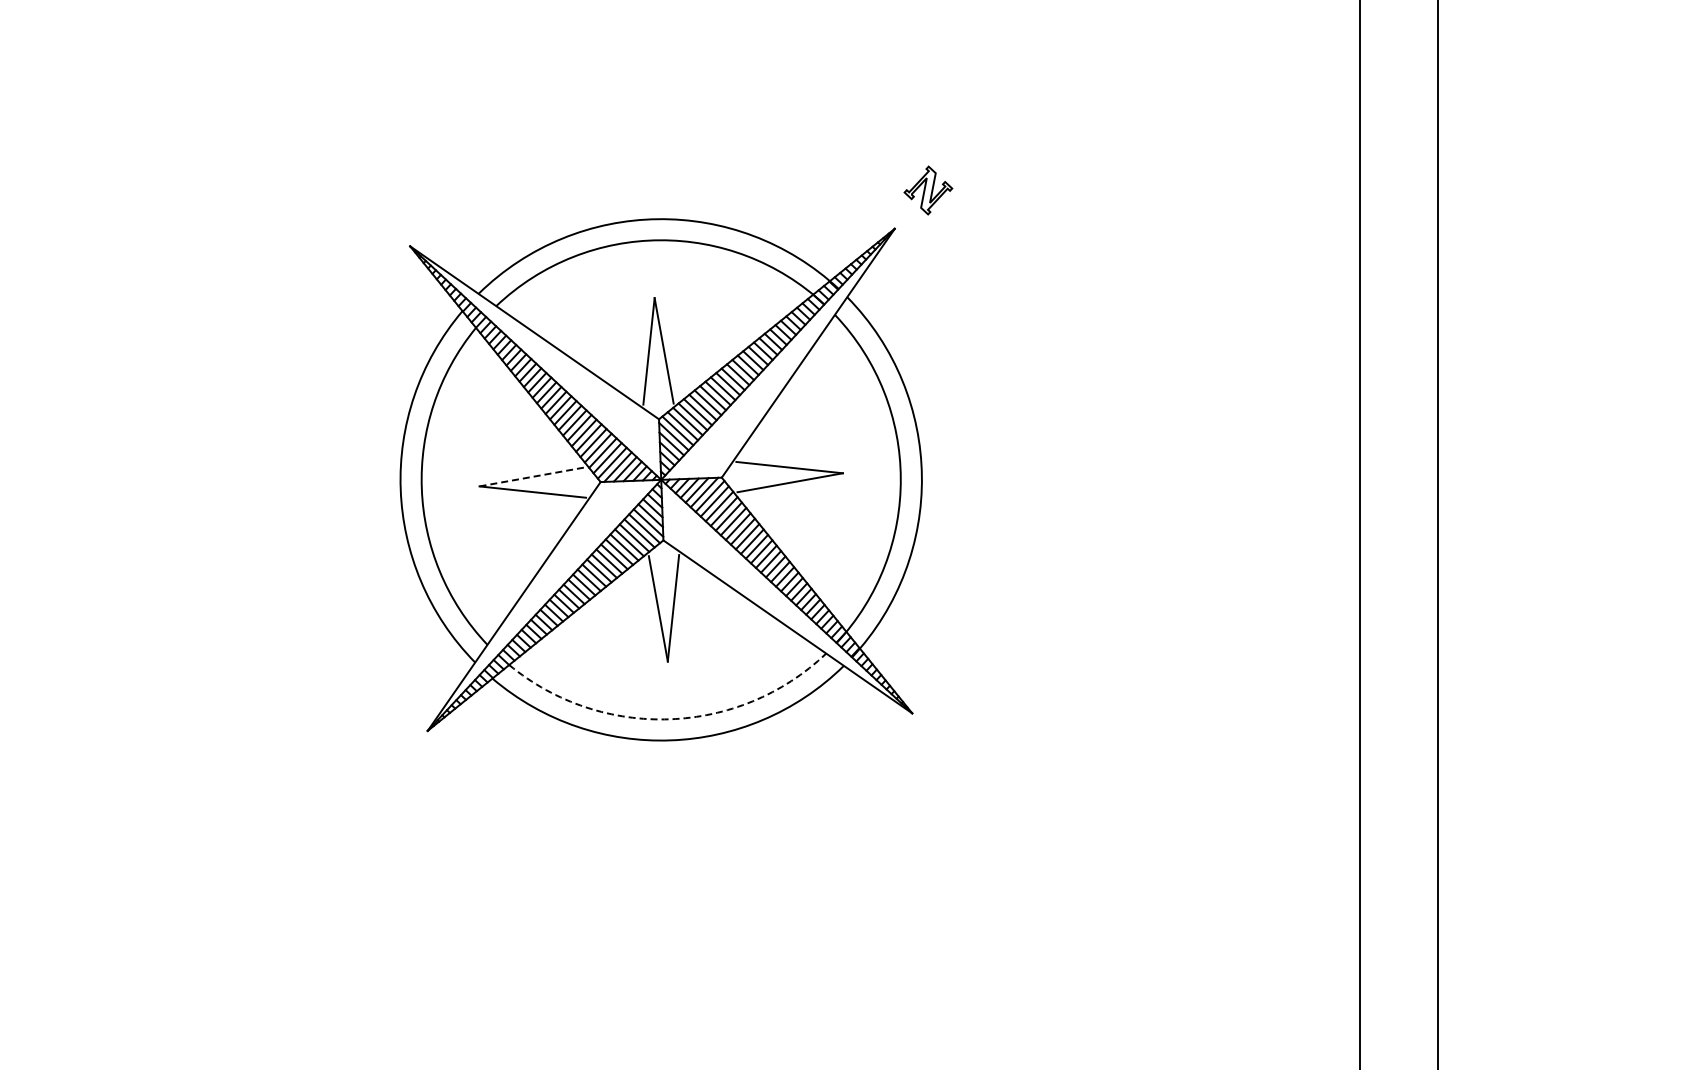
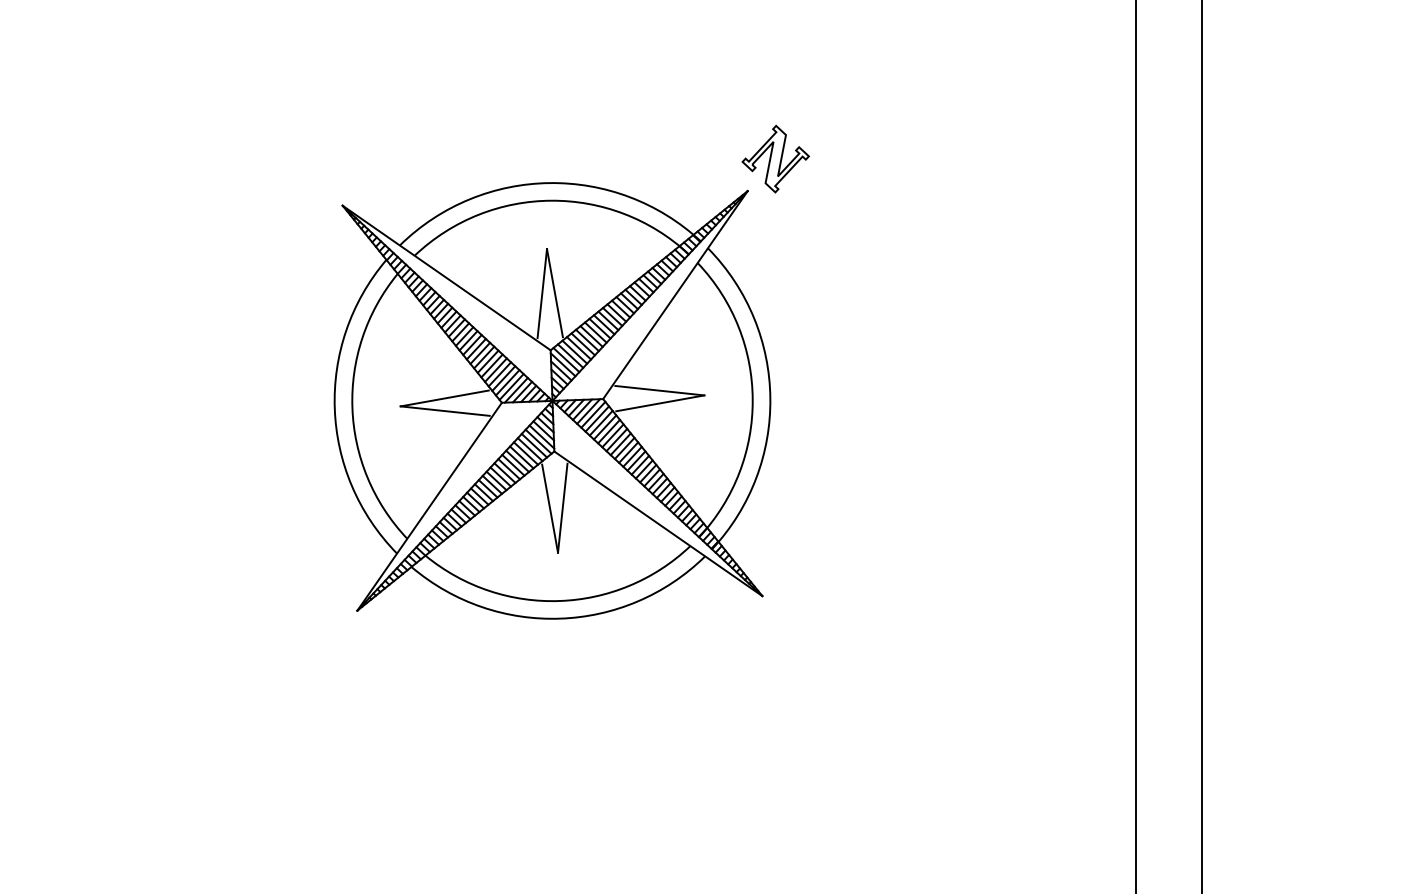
part: (928, 190) -> (775, 159), size x1.67
line: (532, 476) -> (444, 398), dashed -> solid
arc: (669, 719) -> (559, 601), dashed -> solid

